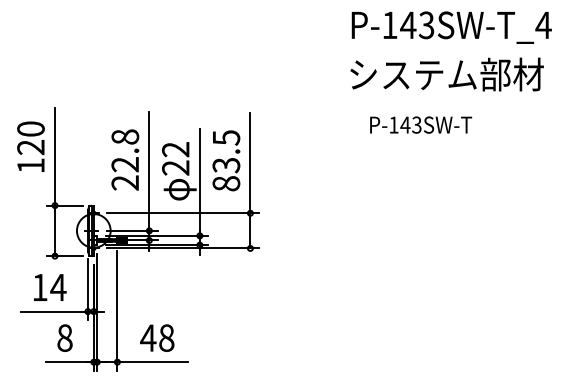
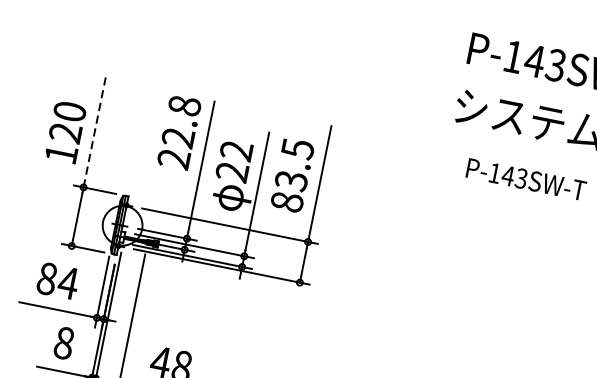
text: (30, 146) -> (65, 131), moved
line: (55, 156) -> (95, 130), solid -> dashed
text: (125, 159) -> (179, 131), moved
text: (39, 287) -> (46, 278), 14 -> 84

